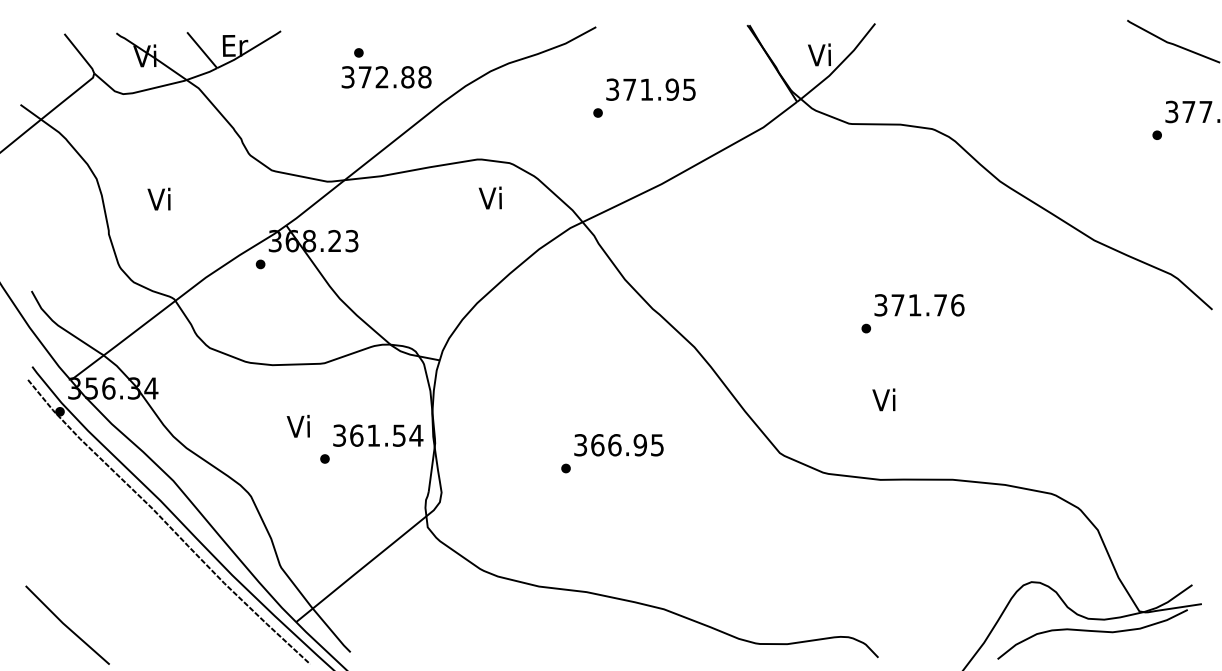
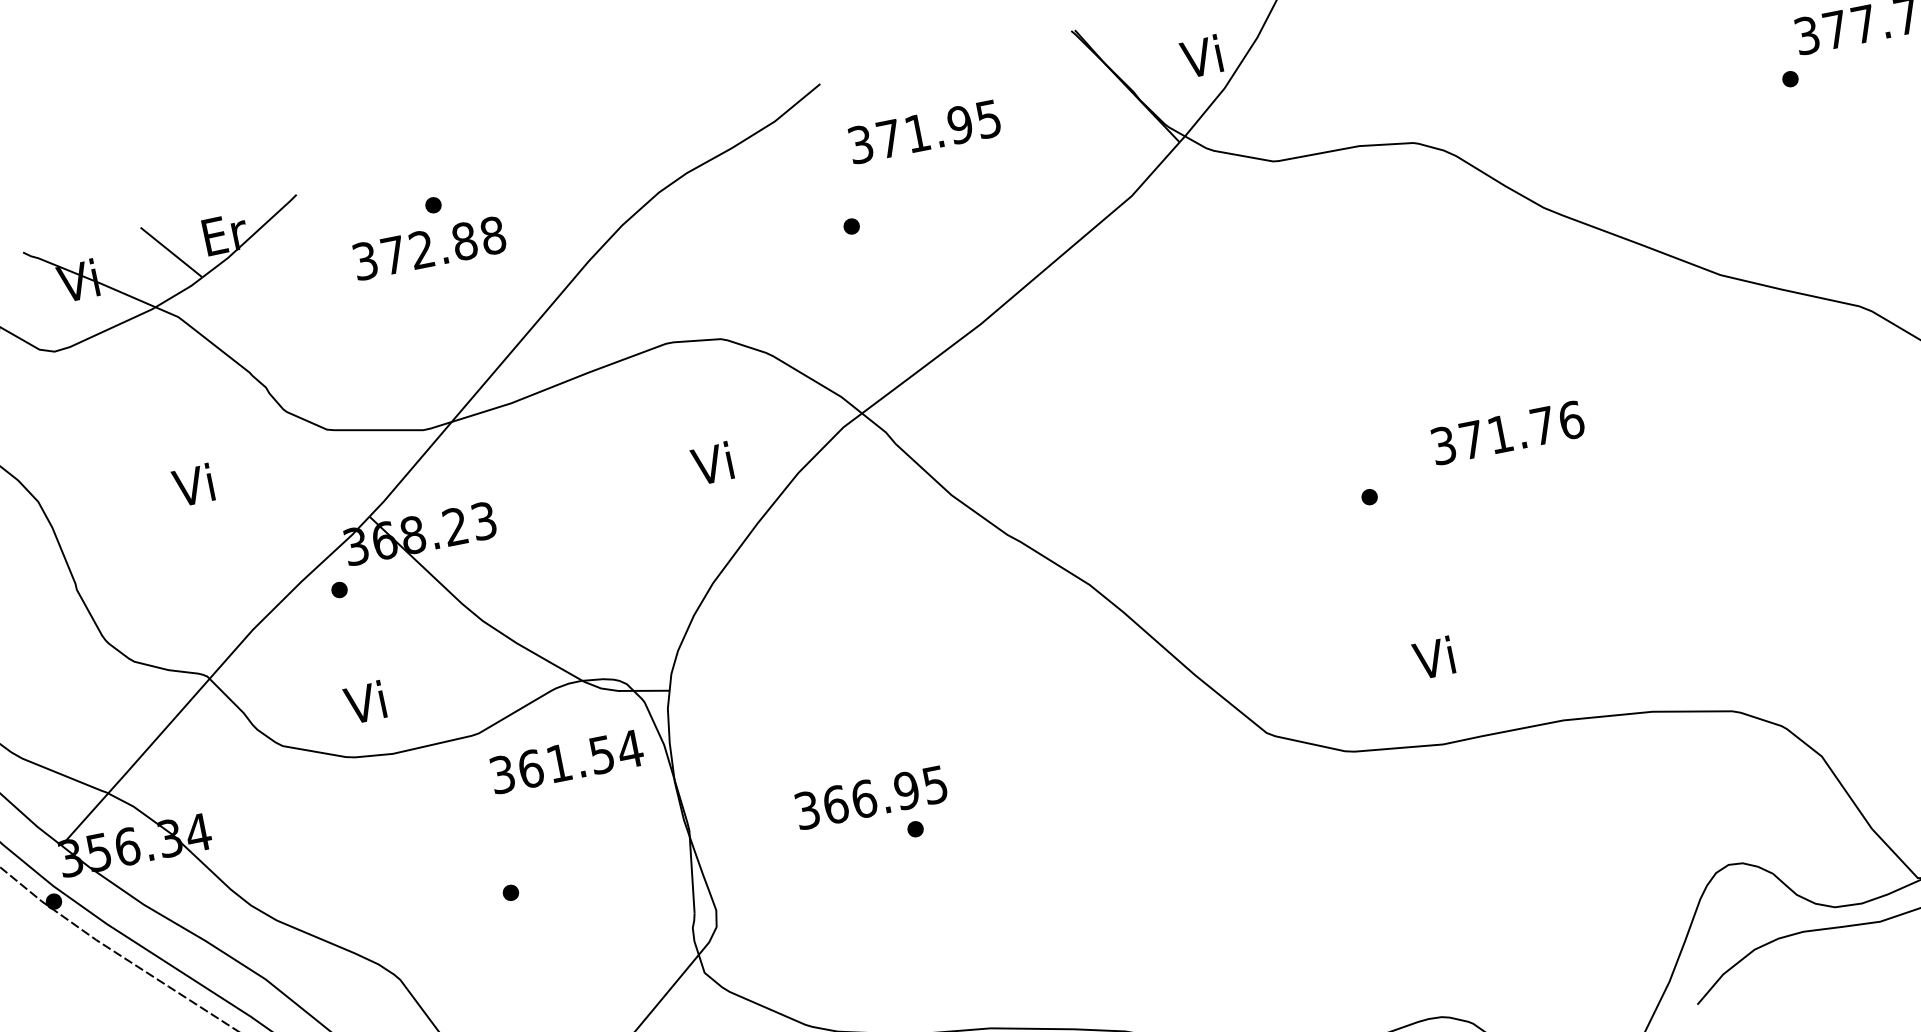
text: (386, 77) -> (429, 248), moved
text: (650, 89) -> (923, 131), moved
text: (489, 197) -> (710, 463), moved
text: (158, 198) -> (192, 484), moved
text: (919, 305) -> (1507, 433), moved
text: (883, 399) -> (1432, 657), moved
text: (297, 426) -> (363, 703), moved
text: (378, 435) -> (567, 761), moved
text: (618, 445) -> (870, 798), moved

